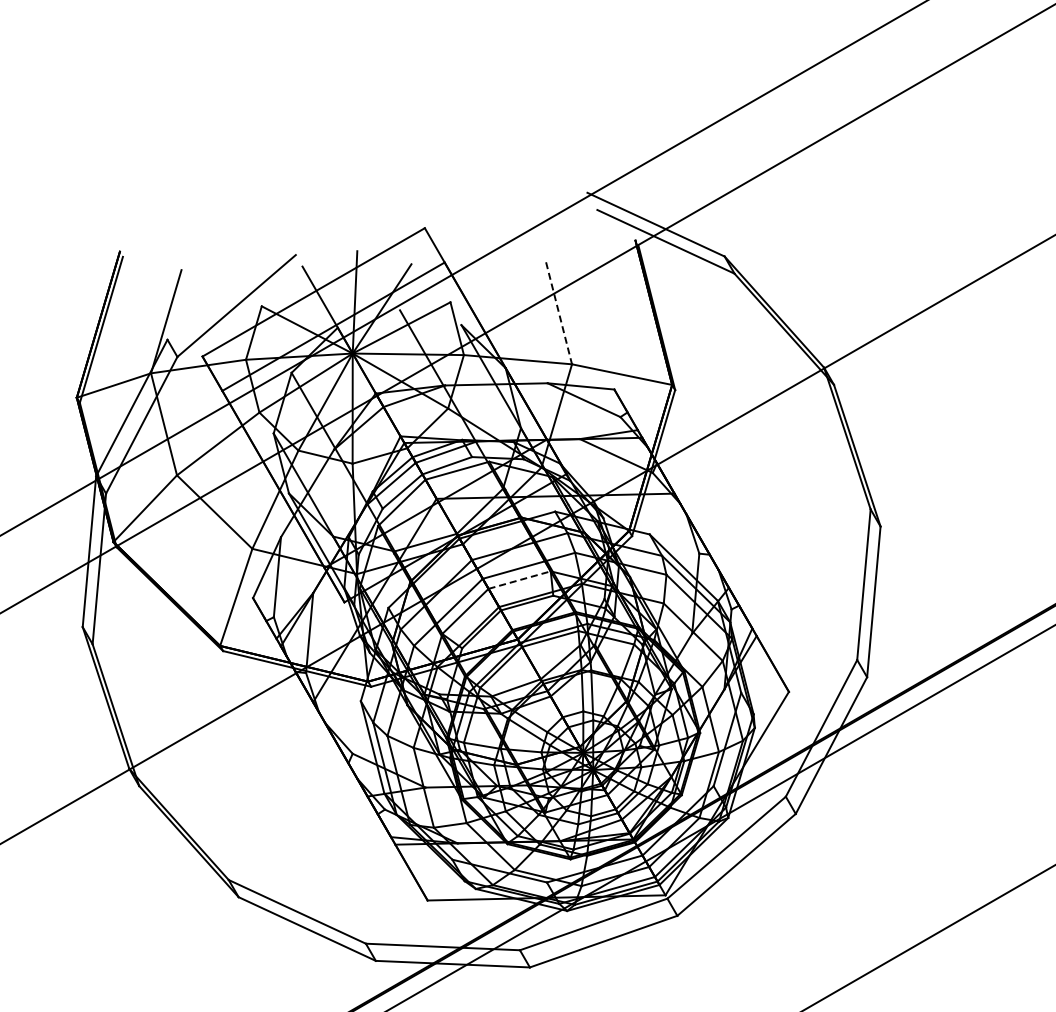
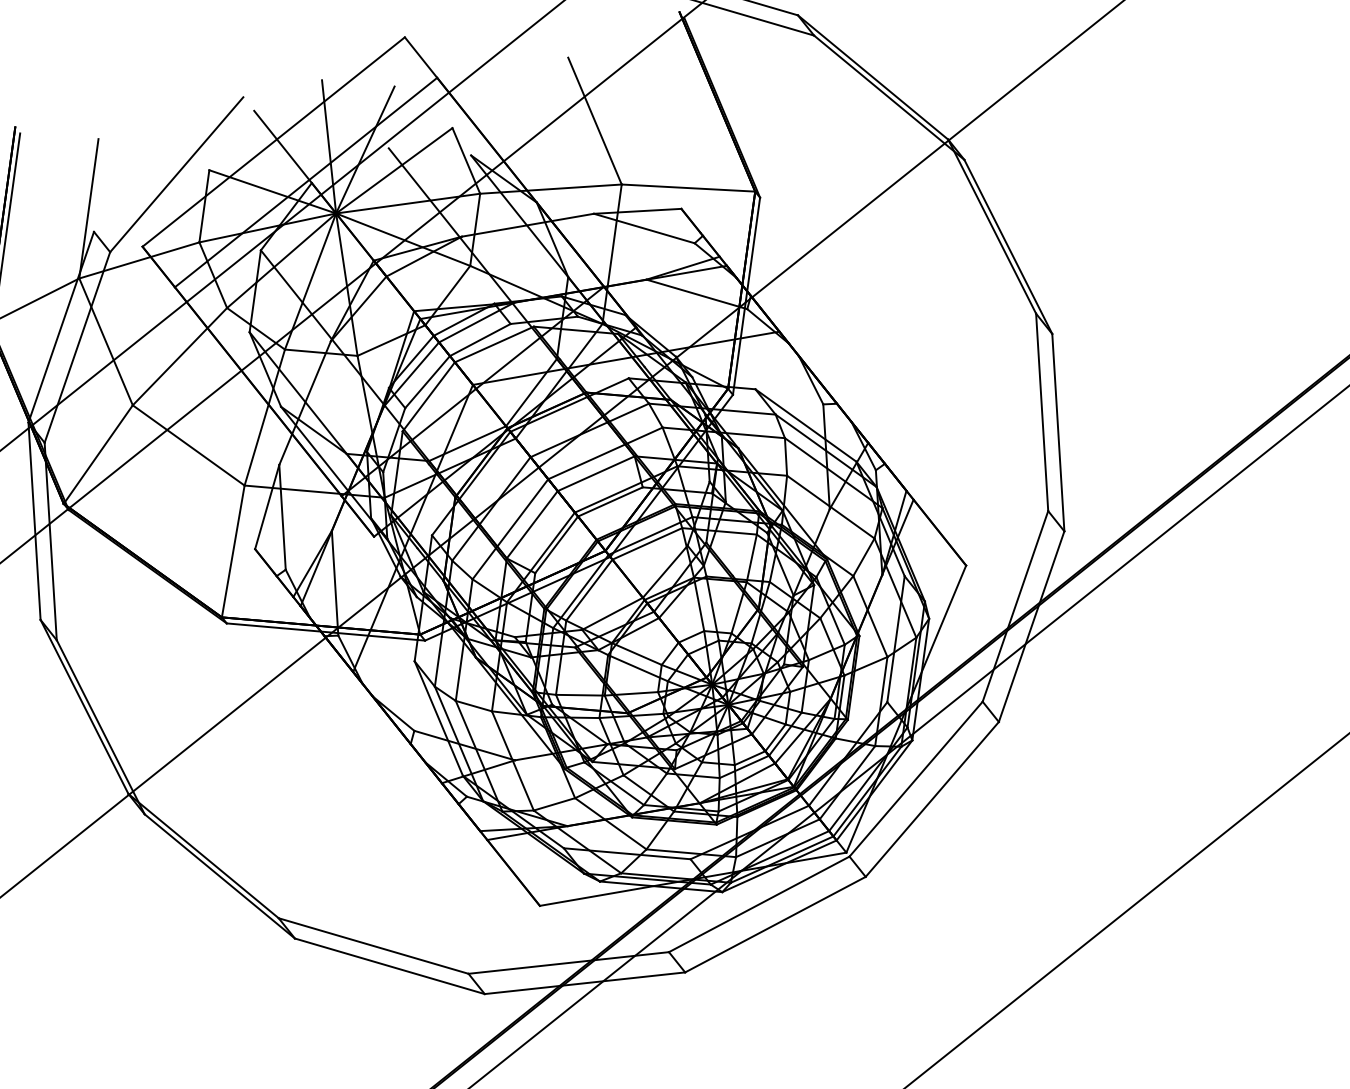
line: (559, 313) -> (595, 121), dashed -> solid
line: (520, 579) -> (597, 472), dashed -> solid

